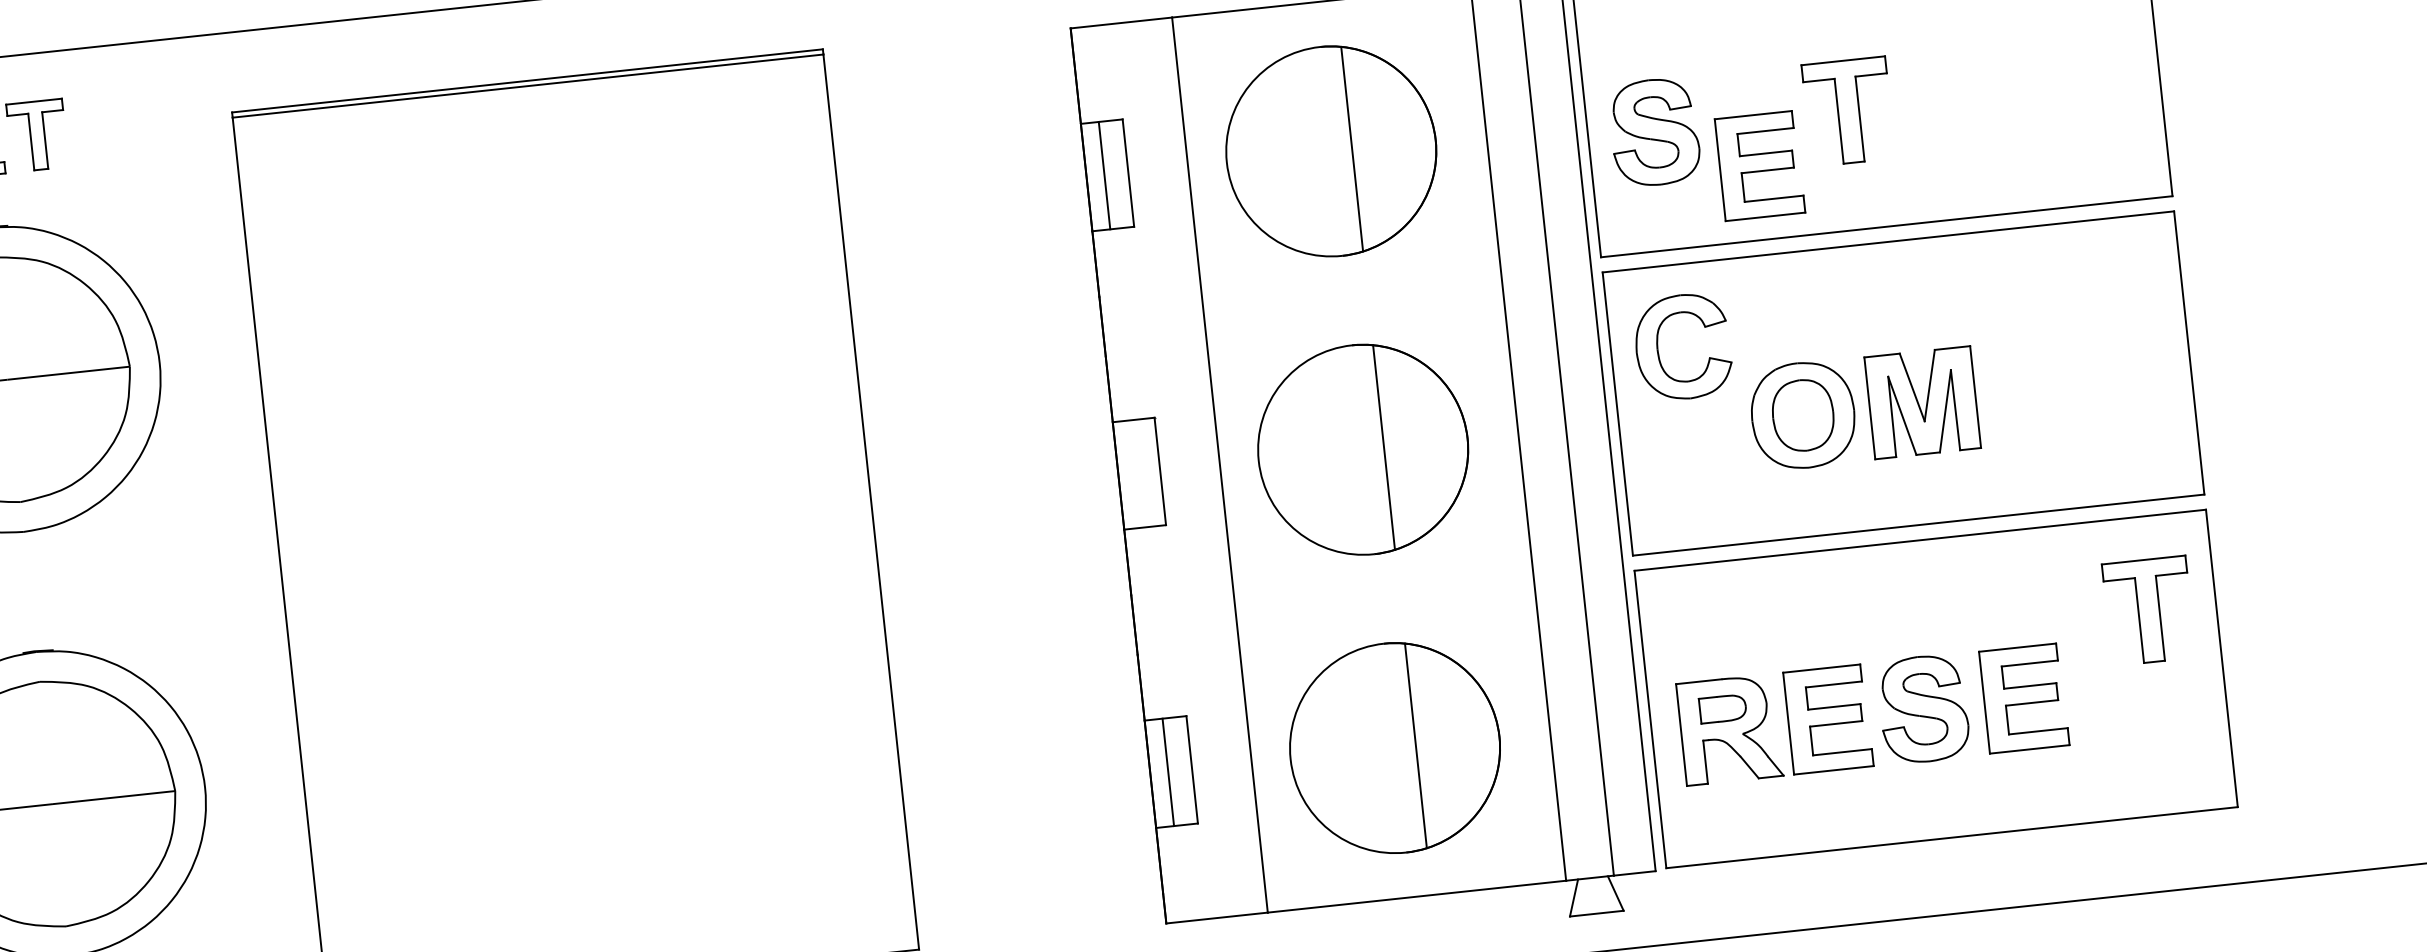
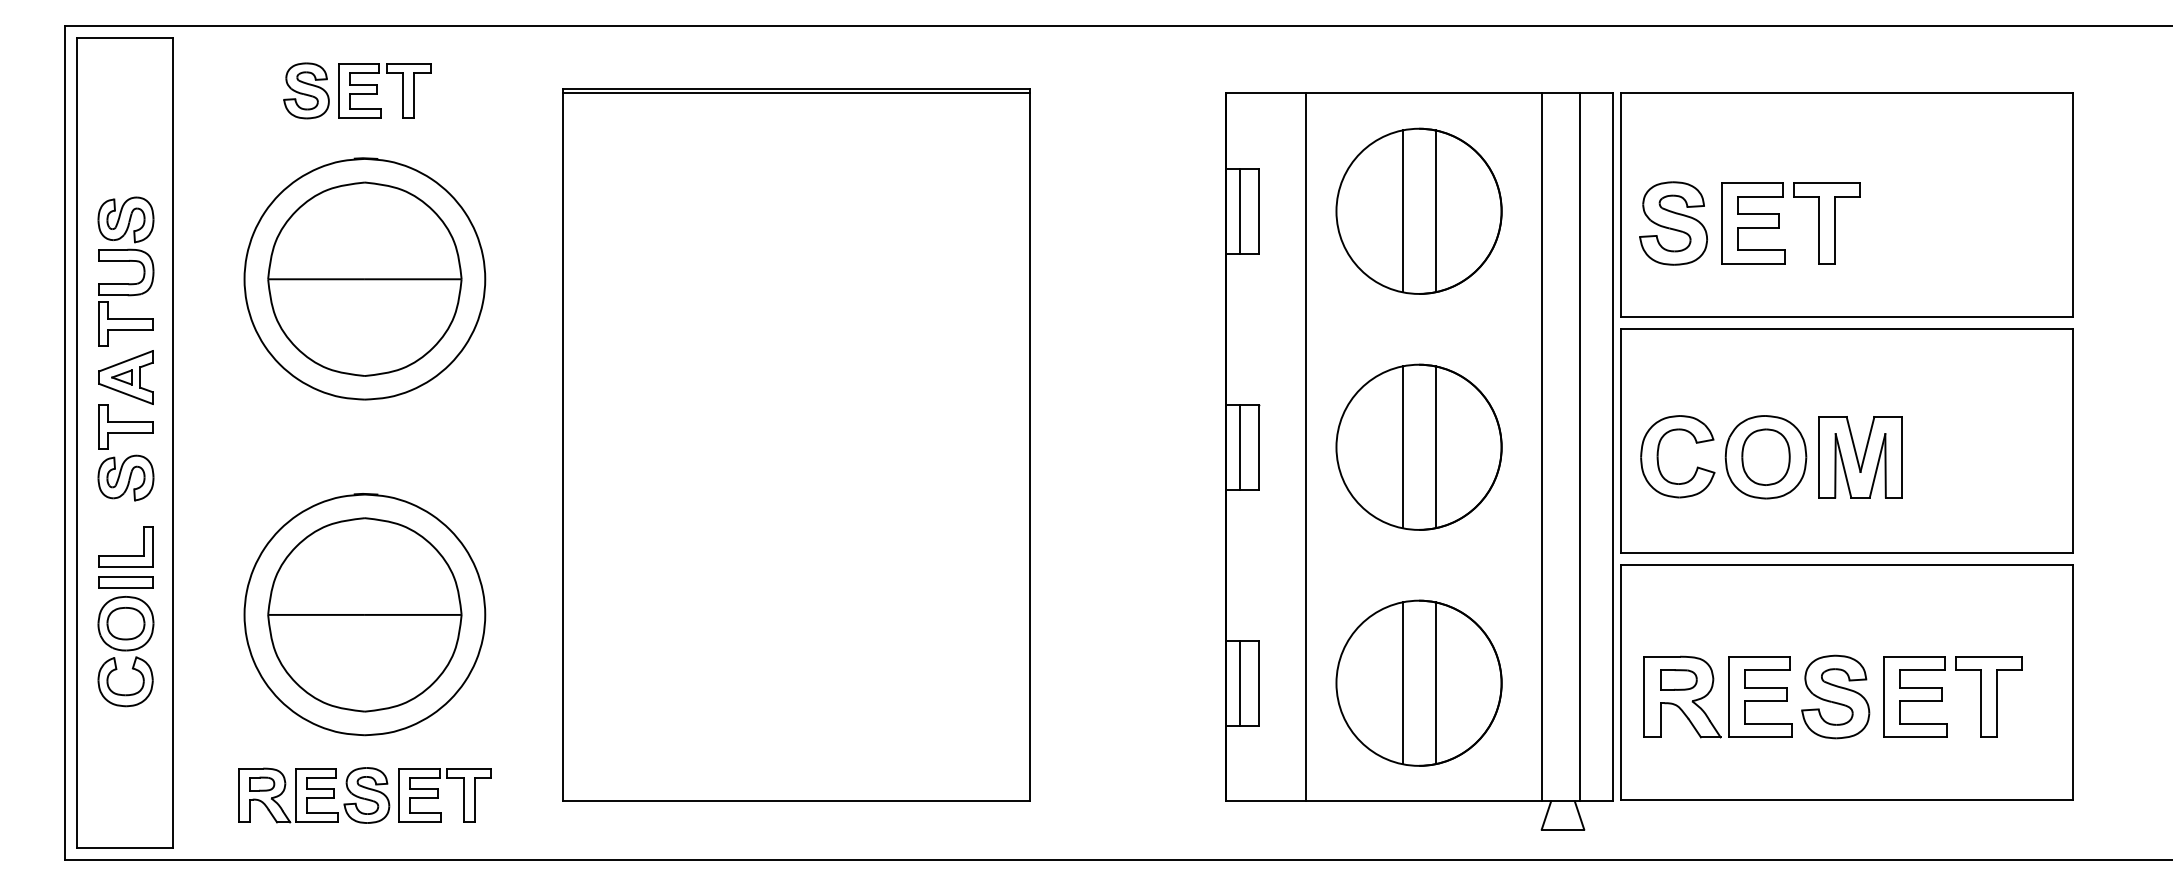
line: (1310, 153) -> (1402, 211), added
part: (1760, 165) -> (1753, 223), moved
part: (1658, 349) -> (1658, 456), moved
line: (1342, 452) -> (1402, 447), added
line: (1136, 473) -> (1239, 446), added
part: (2148, 610) -> (1988, 696), moved
line: (1374, 750) -> (1402, 683), added

